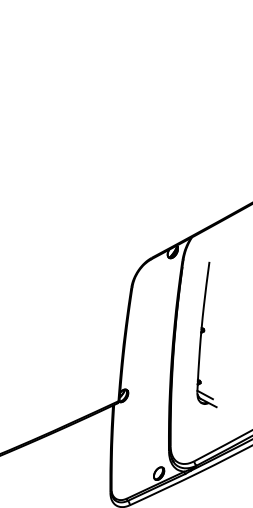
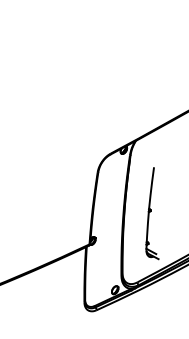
part: (207, 334) -> (152, 213), moved

